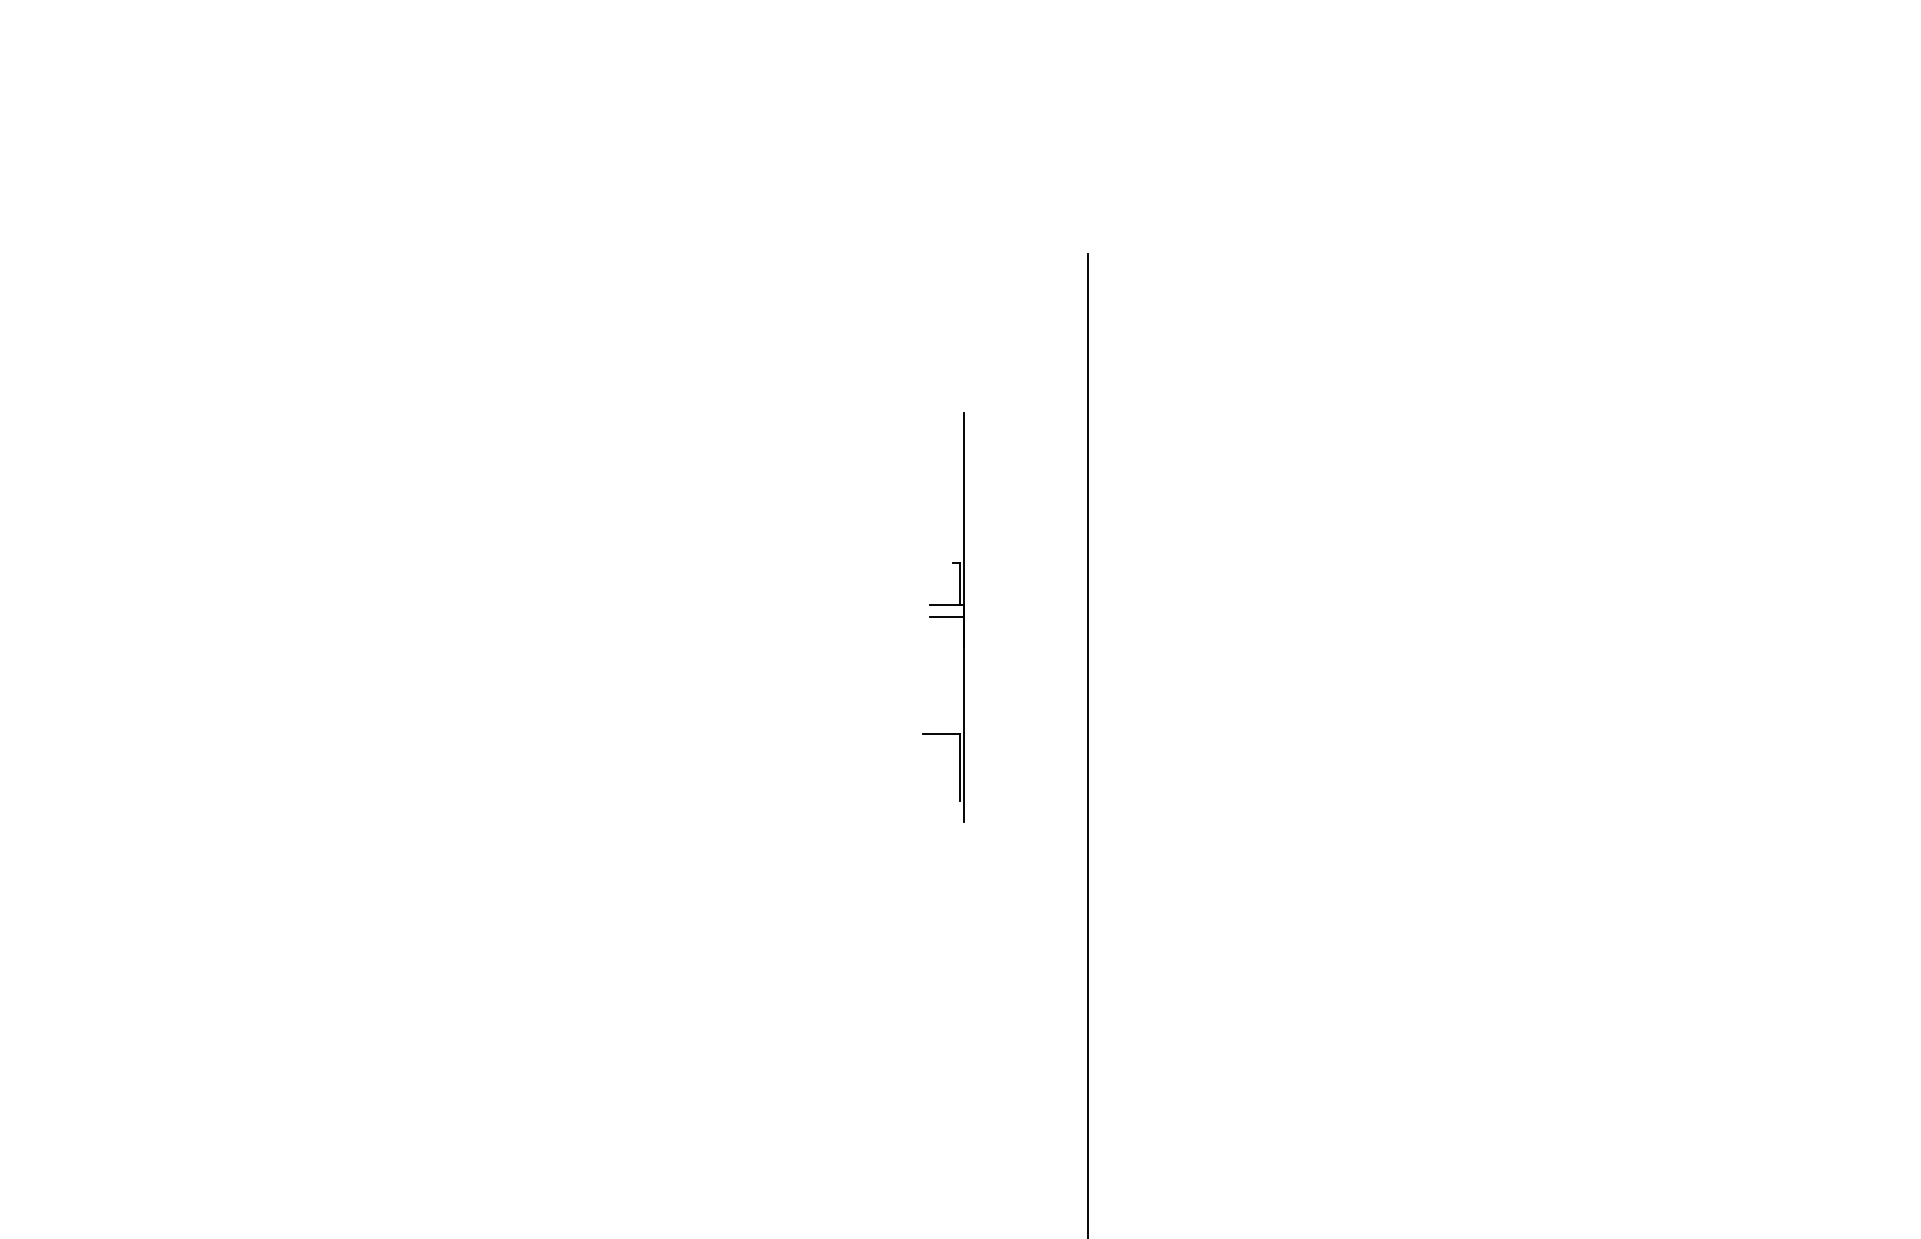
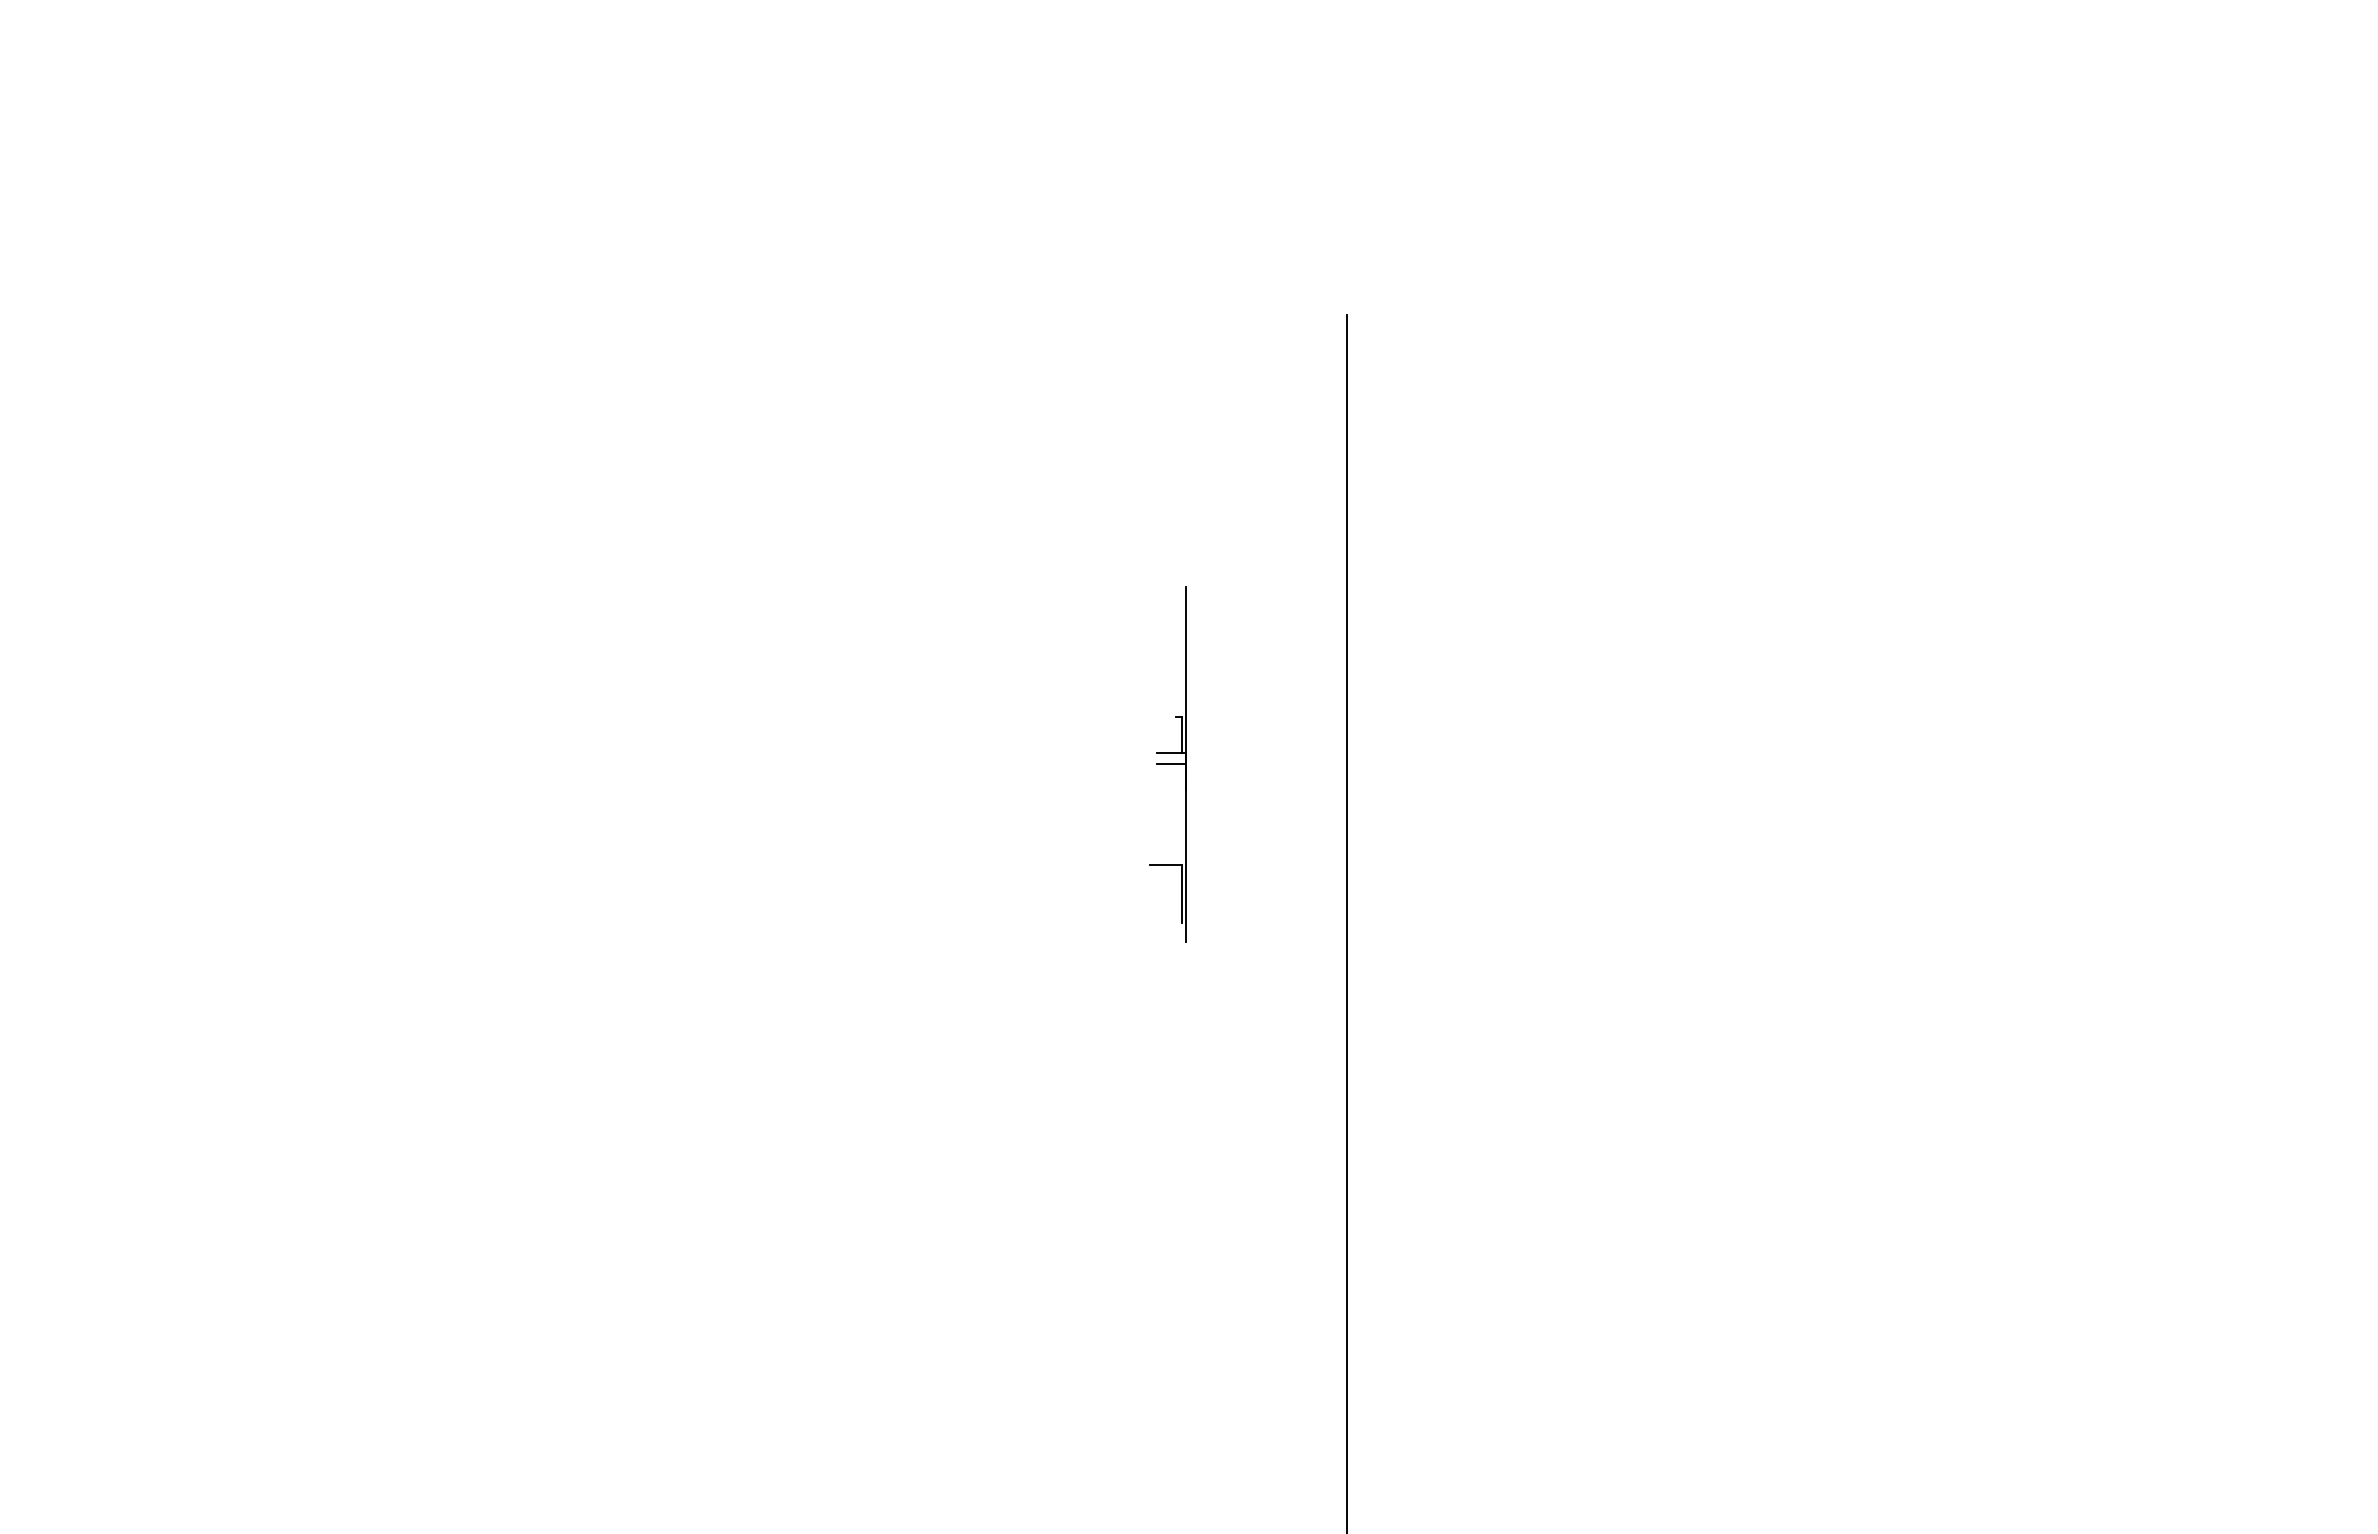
part: (943, 617) -> (1167, 764), size x0.7

